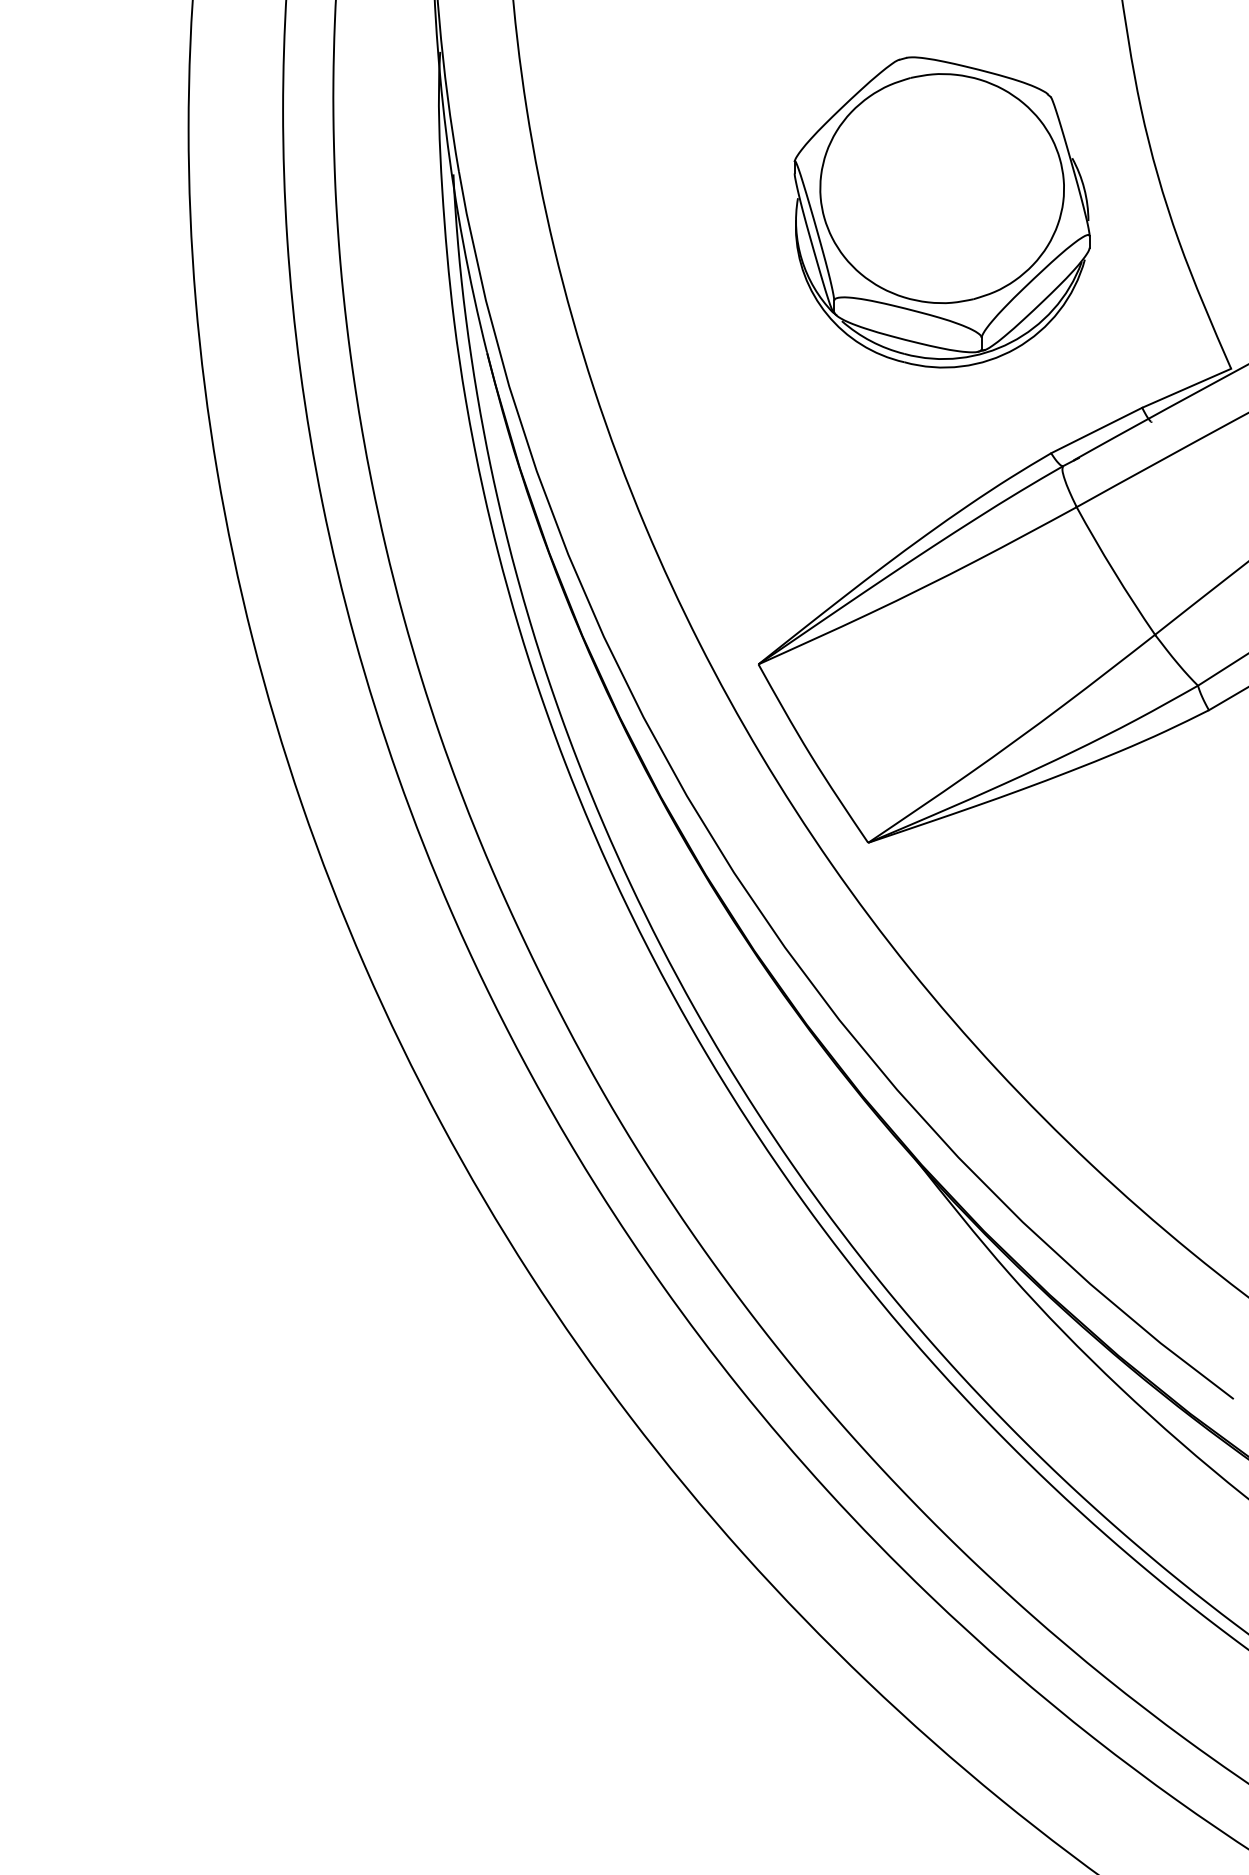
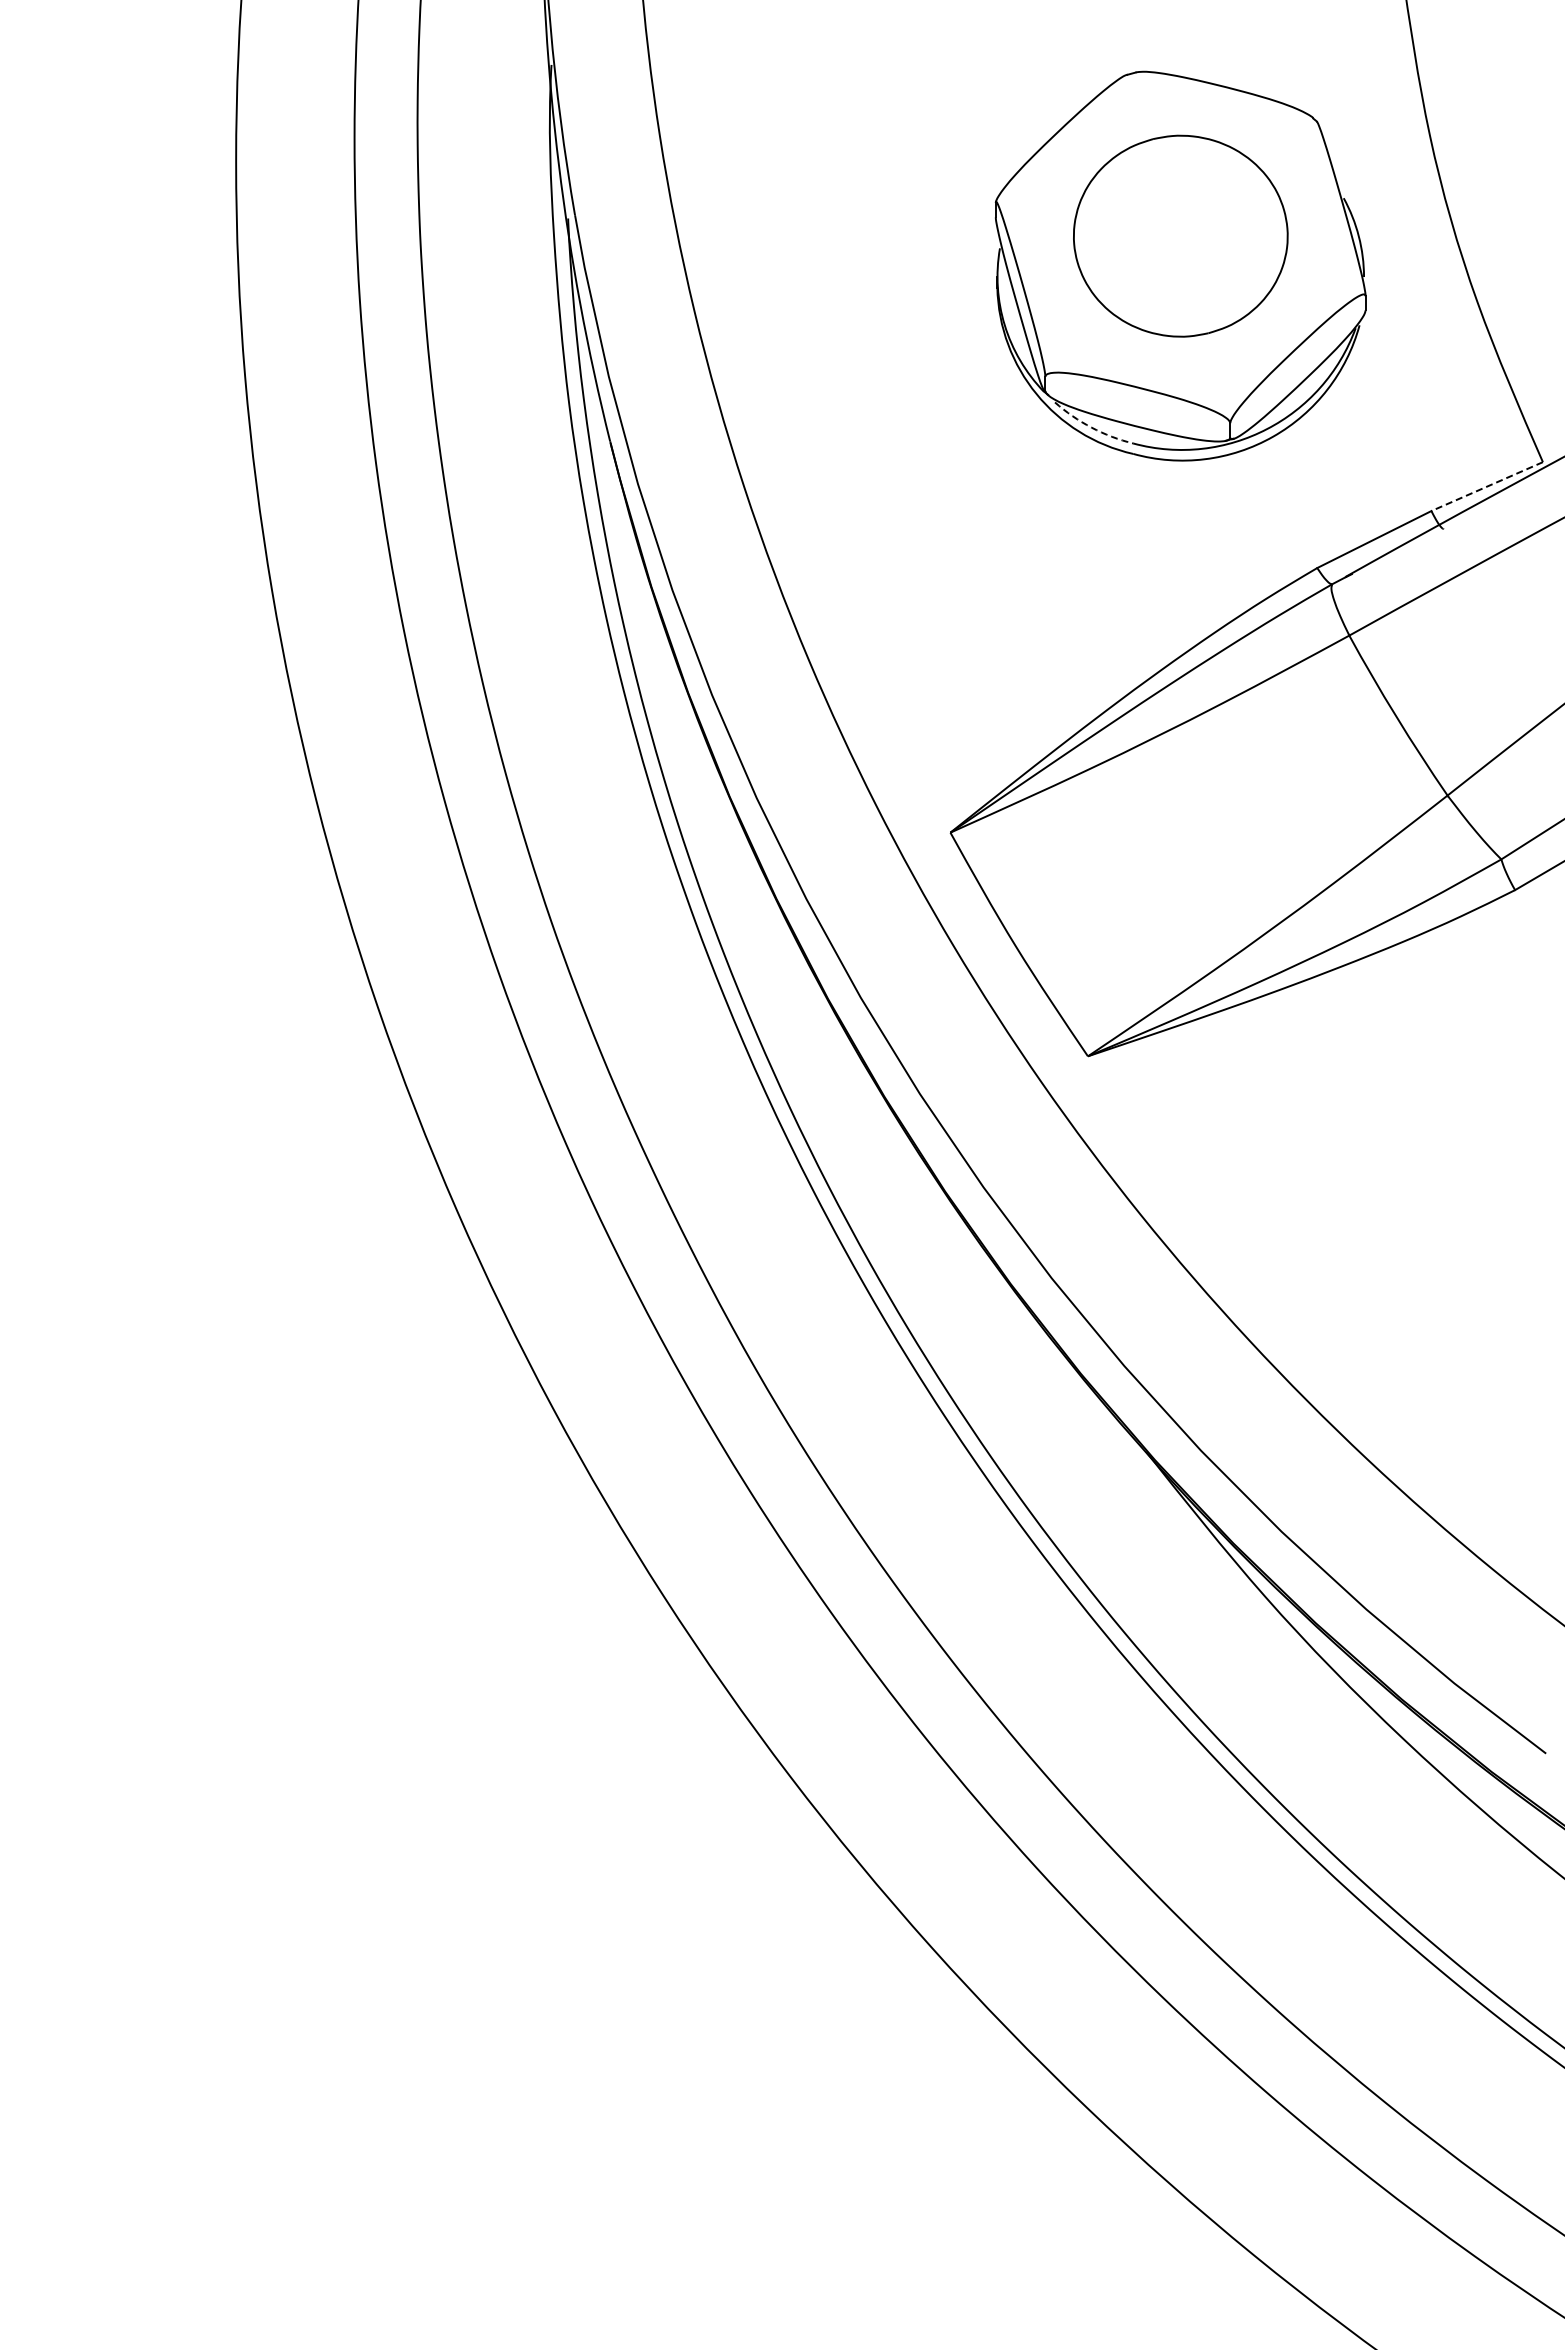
part: (942, 187) -> (1180, 235), size x0.7
arc: (871, 341) -> (1091, 427), solid -> dashed
line: (1186, 388) -> (1487, 486), solid -> dashed

